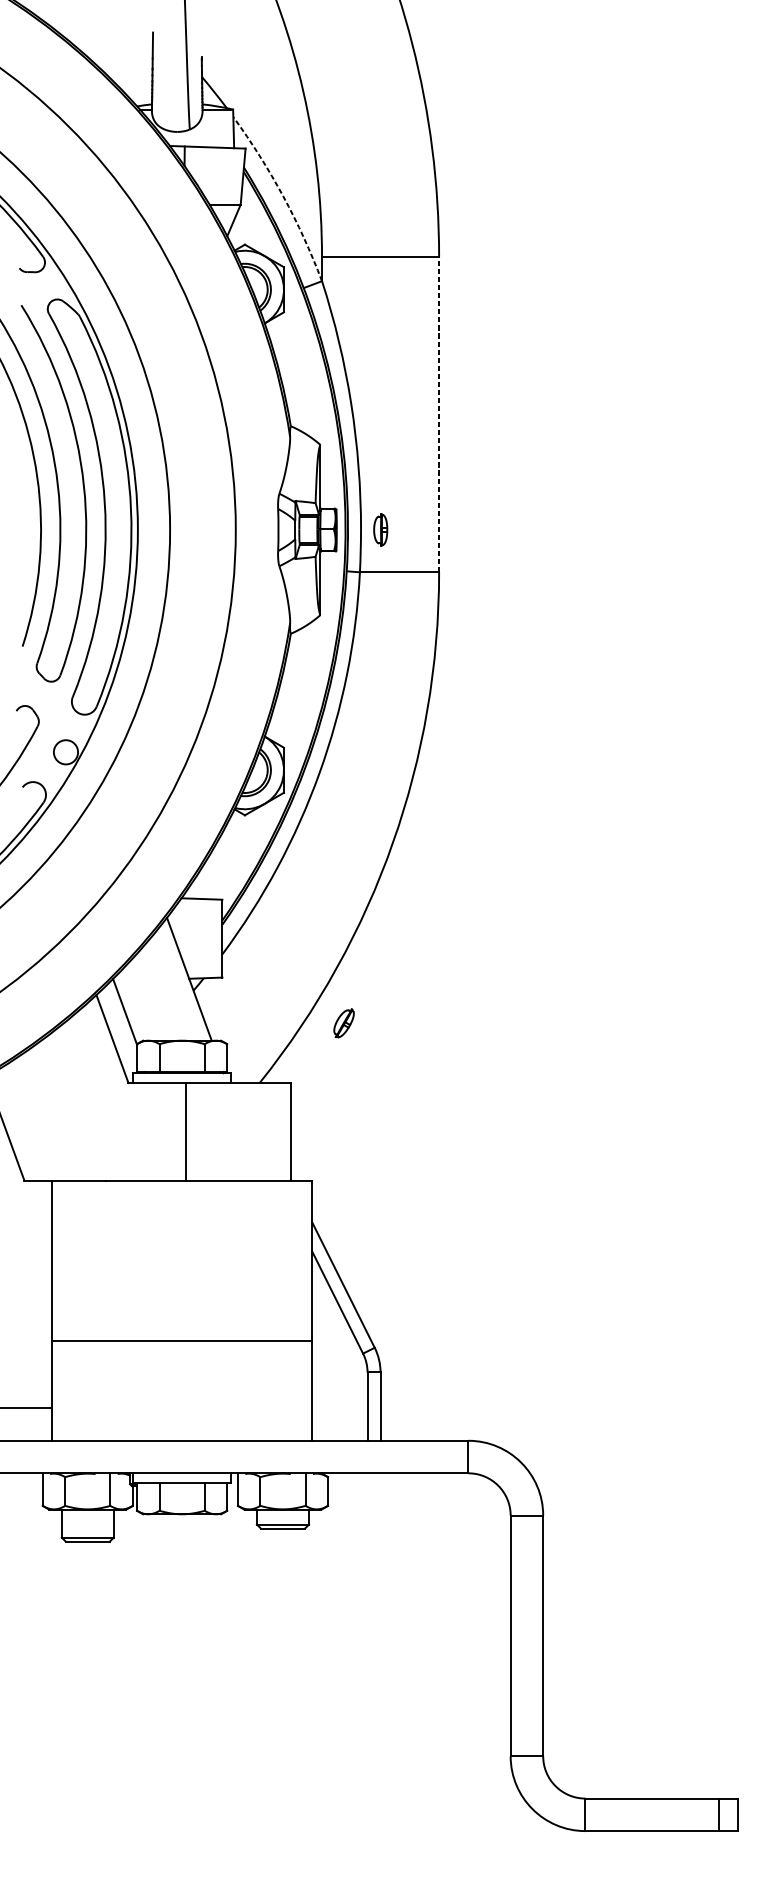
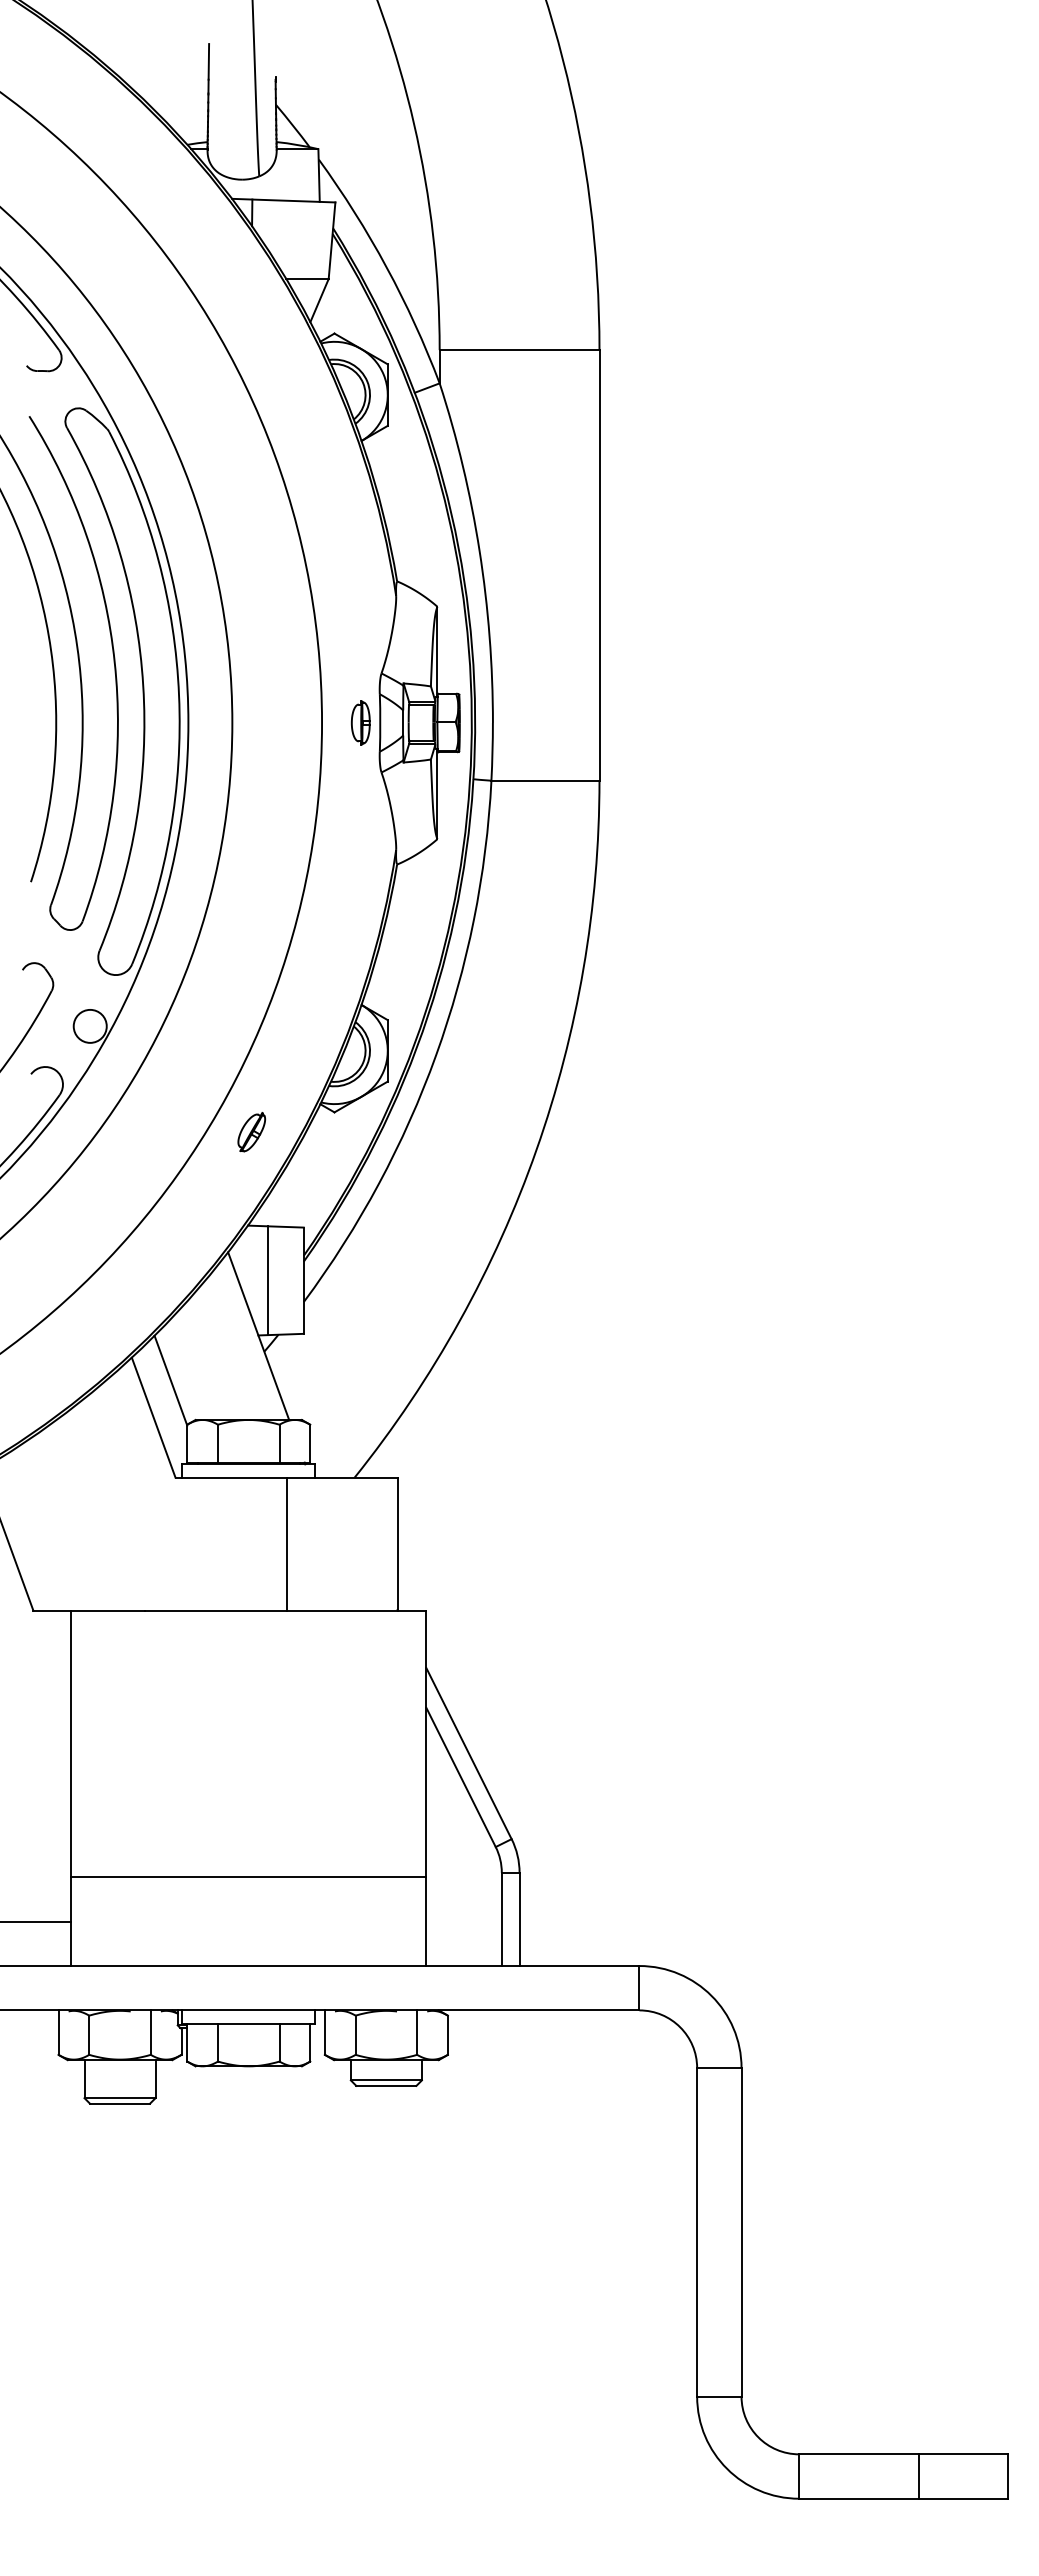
arc: (283, 196) -> (386, 267), dashed -> solid
line: (439, 413) -> (599, 564), dashed -> solid
part: (380, 529) -> (360, 722), moved
line: (196, 938) -> (268, 1280), added
part: (343, 1023) -> (251, 1132), moved
line: (185, 1131) -> (286, 1543), moved
line: (181, 1341) -> (248, 1877), moved
line: (719, 1814) -> (919, 2476), moved

